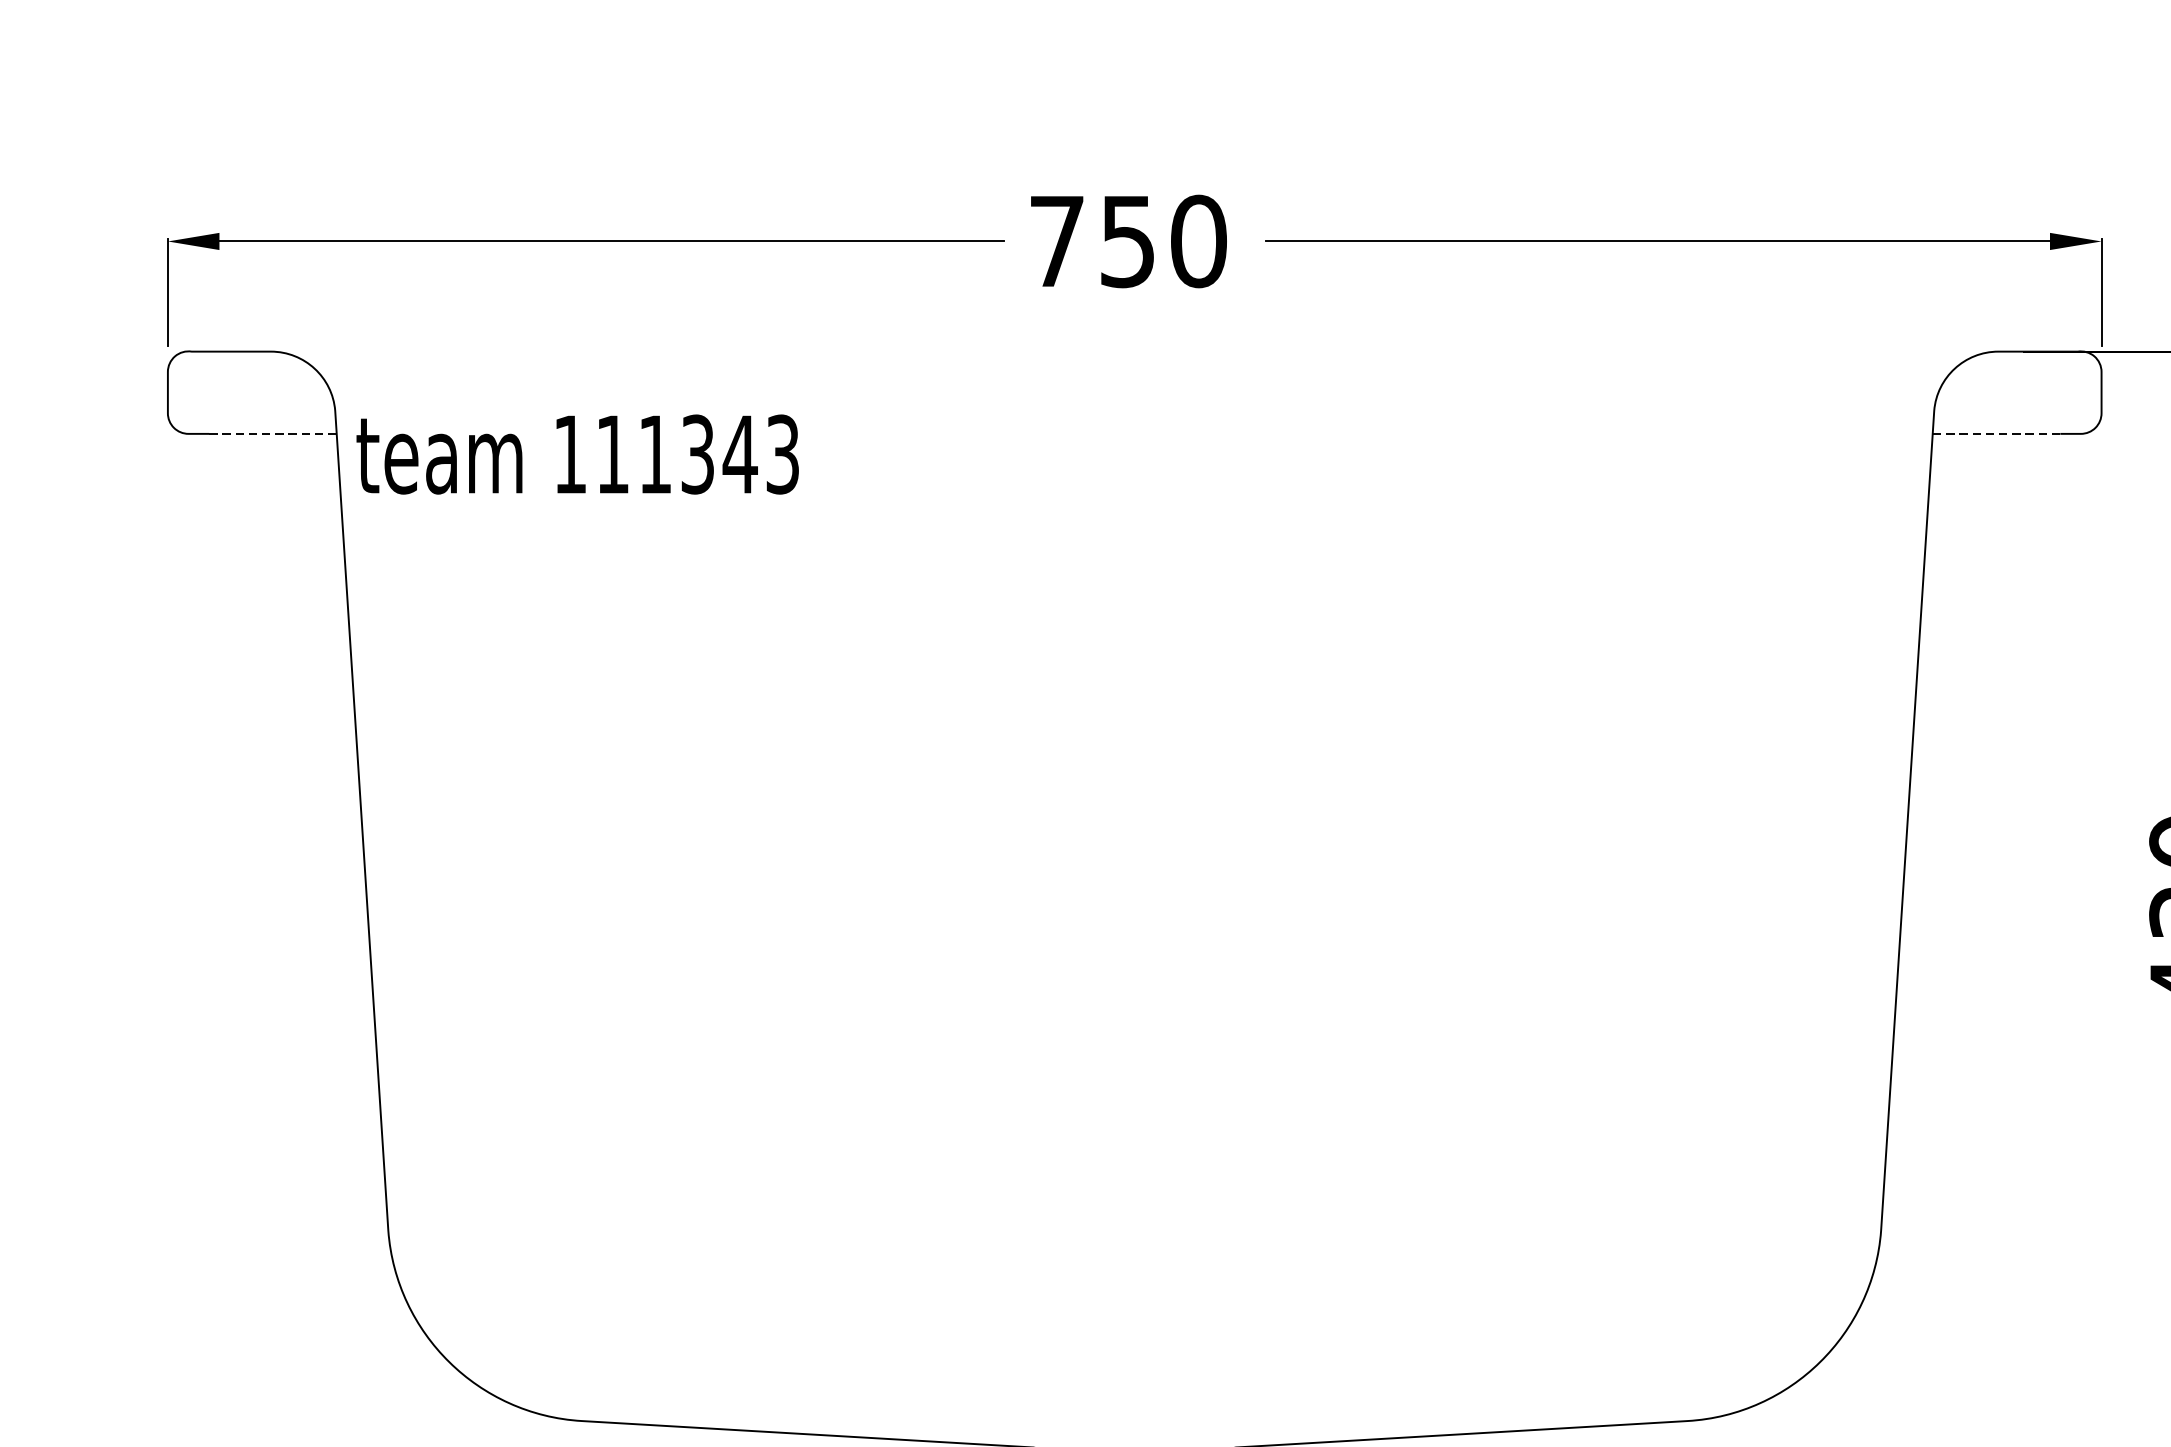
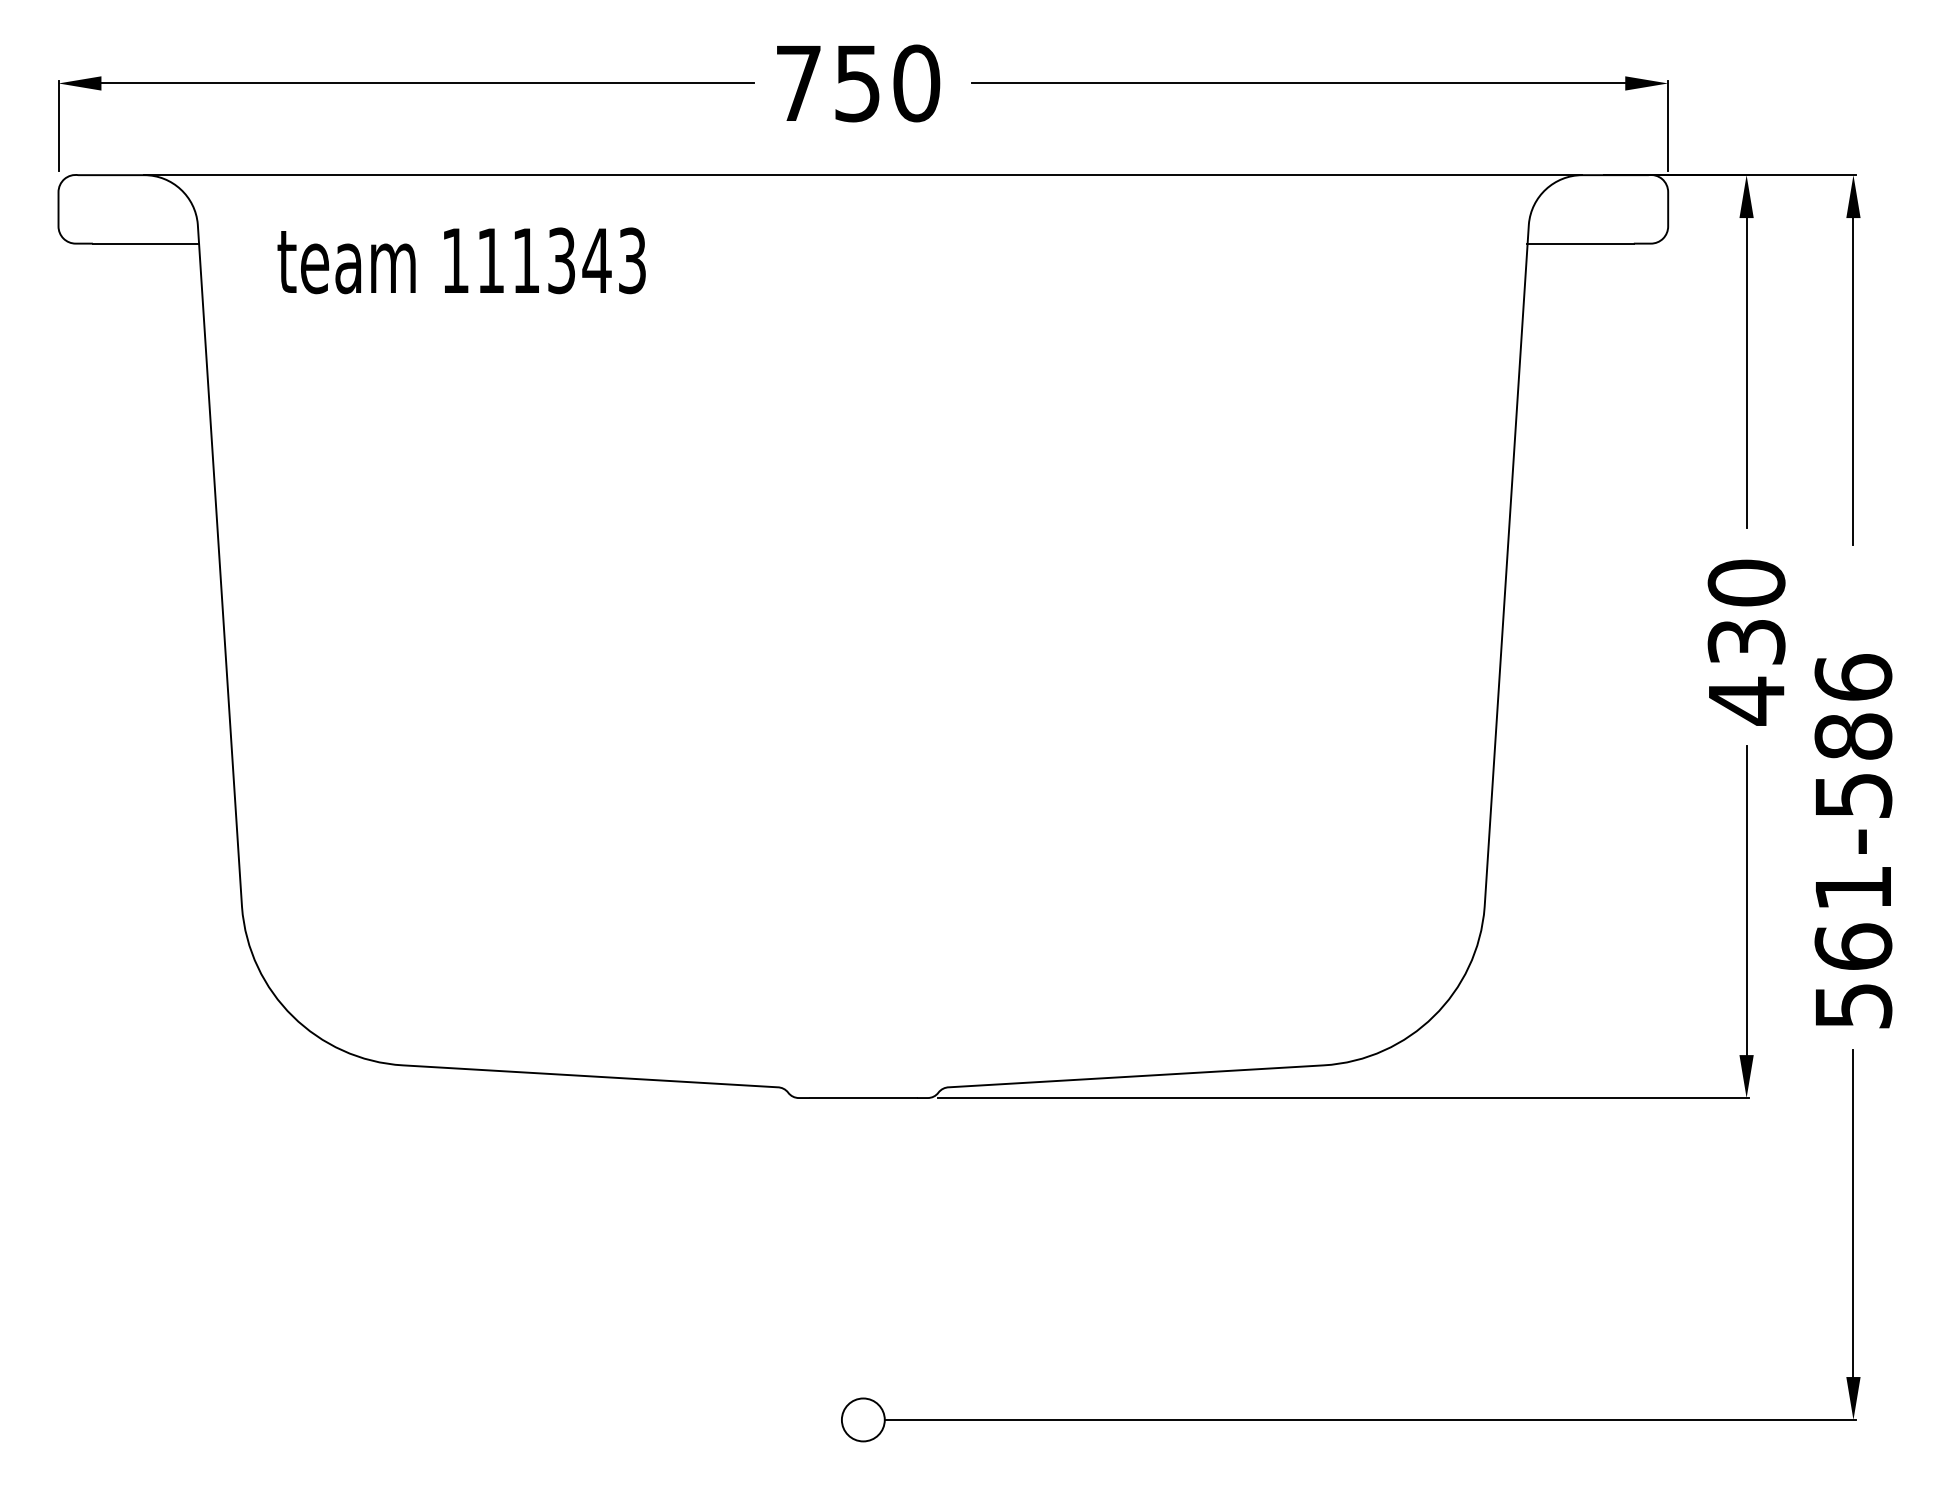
line: (1134, 352) -> (863, 175), added
line: (273, 433) -> (146, 243), dashed -> solid
line: (1996, 433) -> (1580, 243), dashed -> solid
text: (577, 454) -> (461, 260), moved

